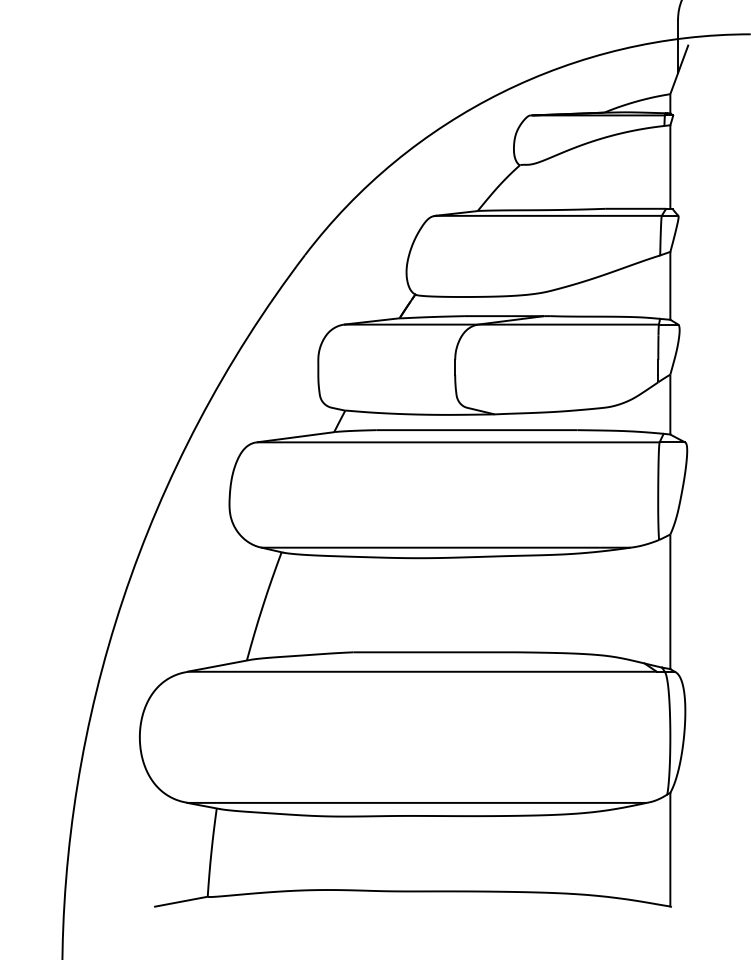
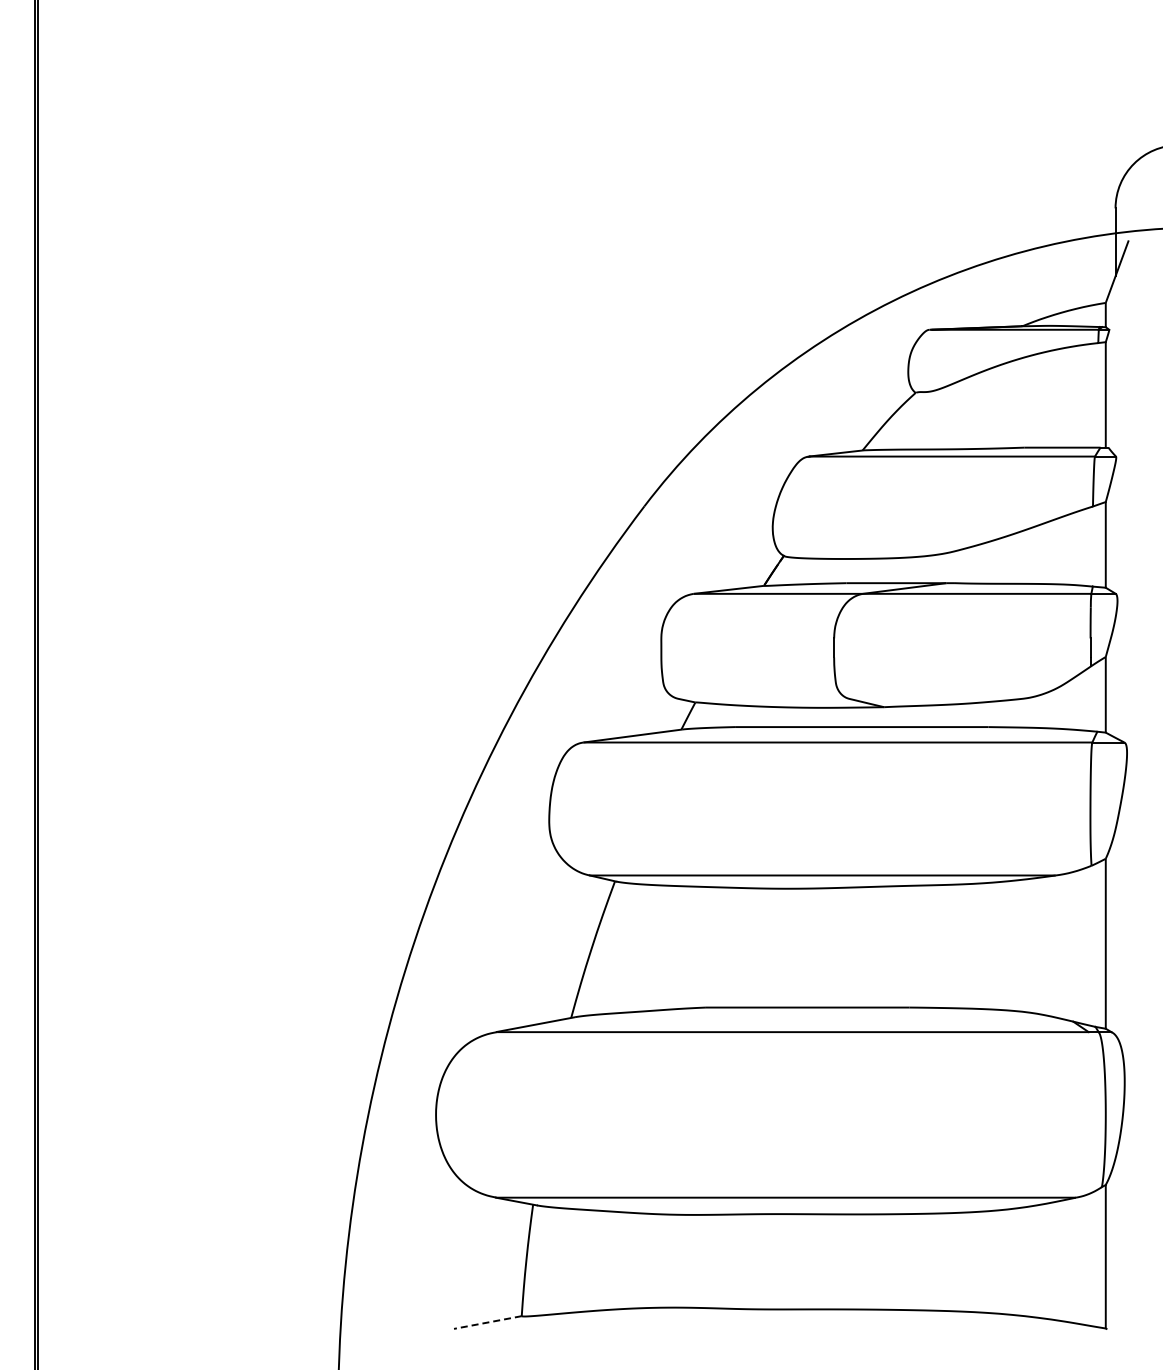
line: (181, 901) -> (488, 1322), solid -> dashed

